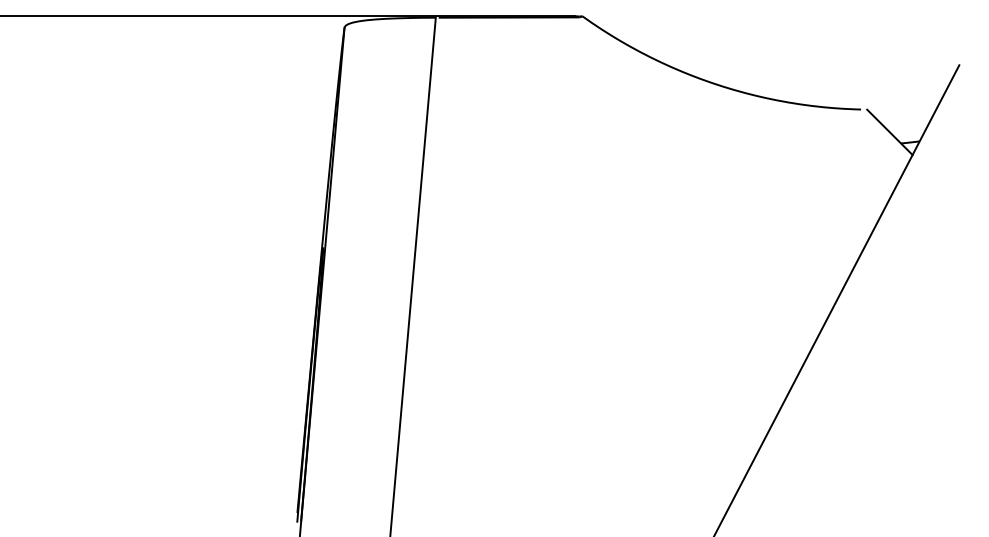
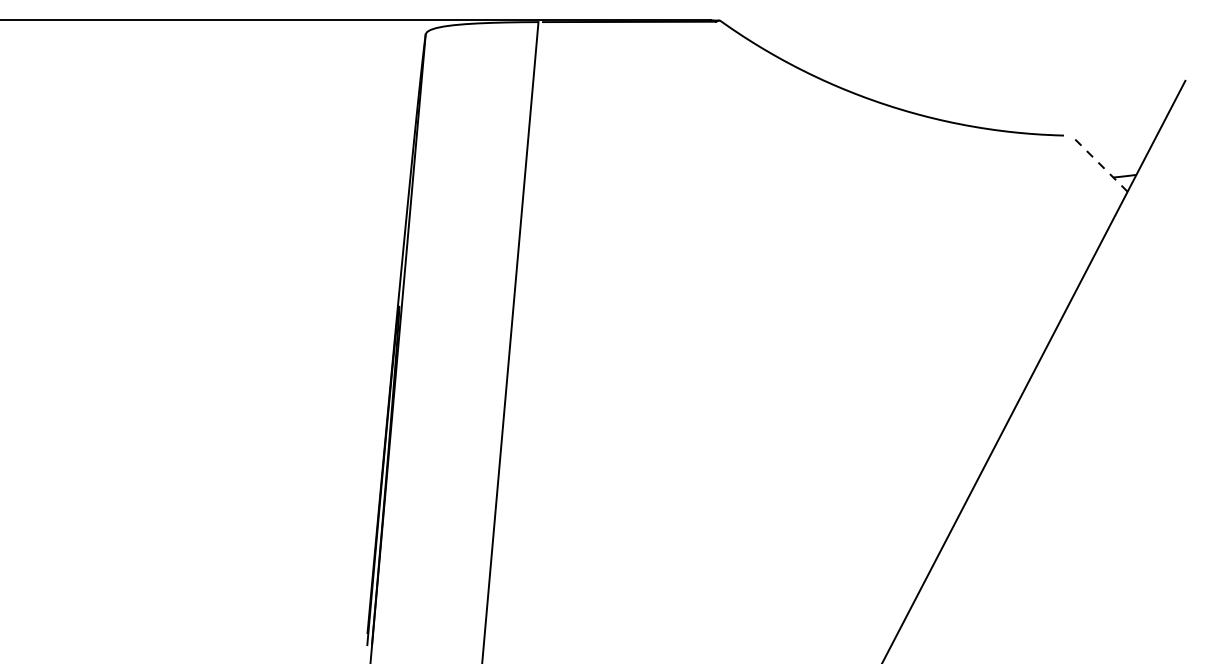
line: (889, 131) -> (1099, 162), solid -> dashed

